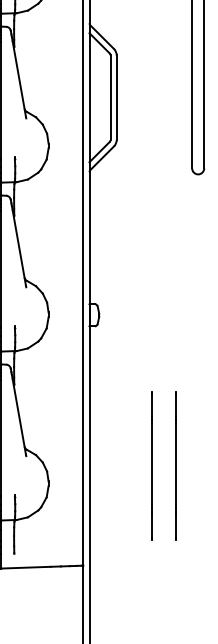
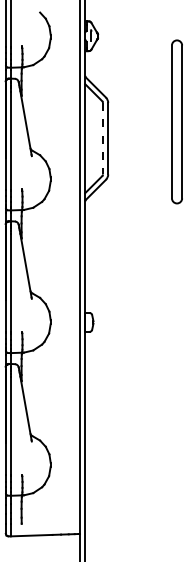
line: (111, 97) -> (103, 138), solid -> dashed
line: (151, 465) -> (137, 449), removed
line: (176, 465) -> (158, 449), removed

